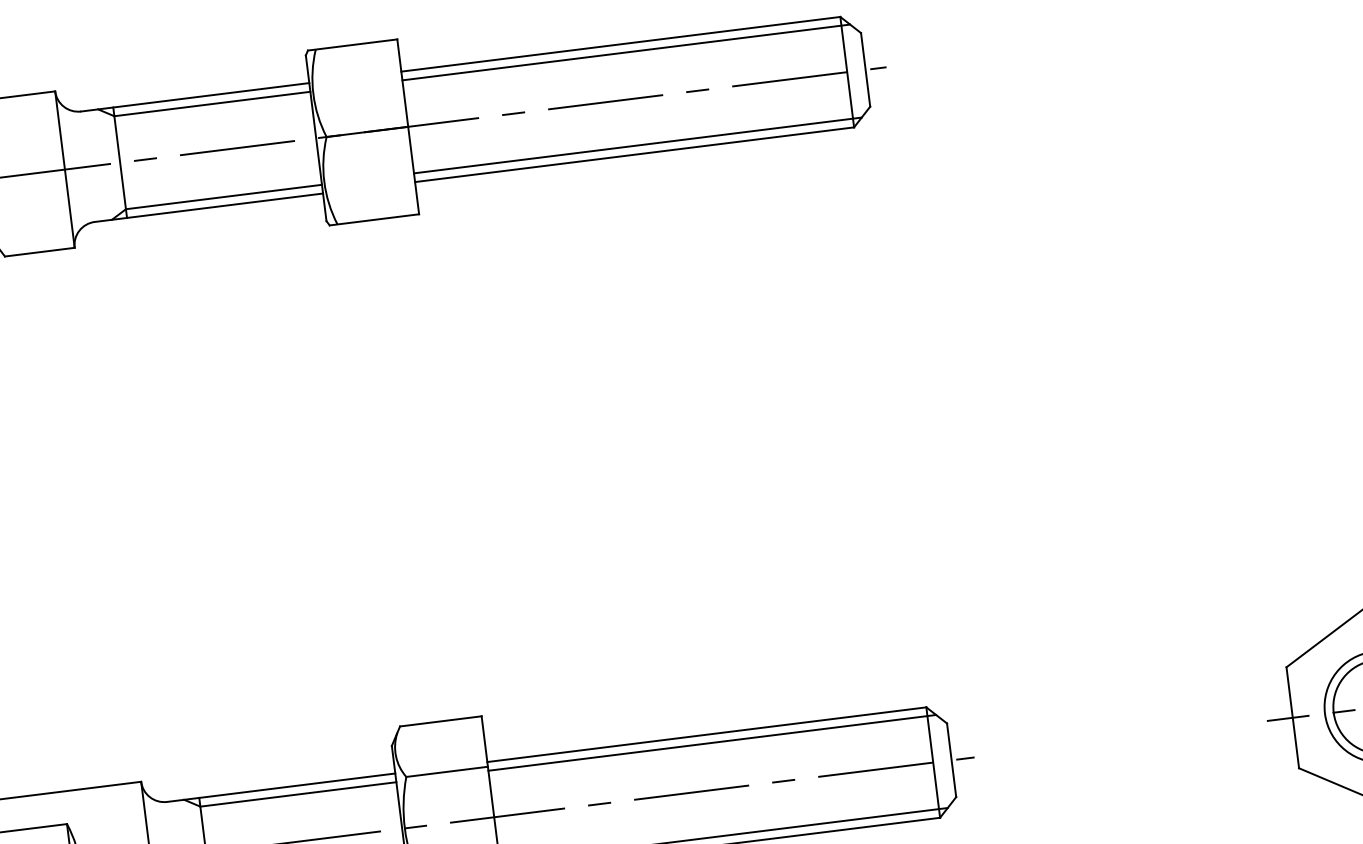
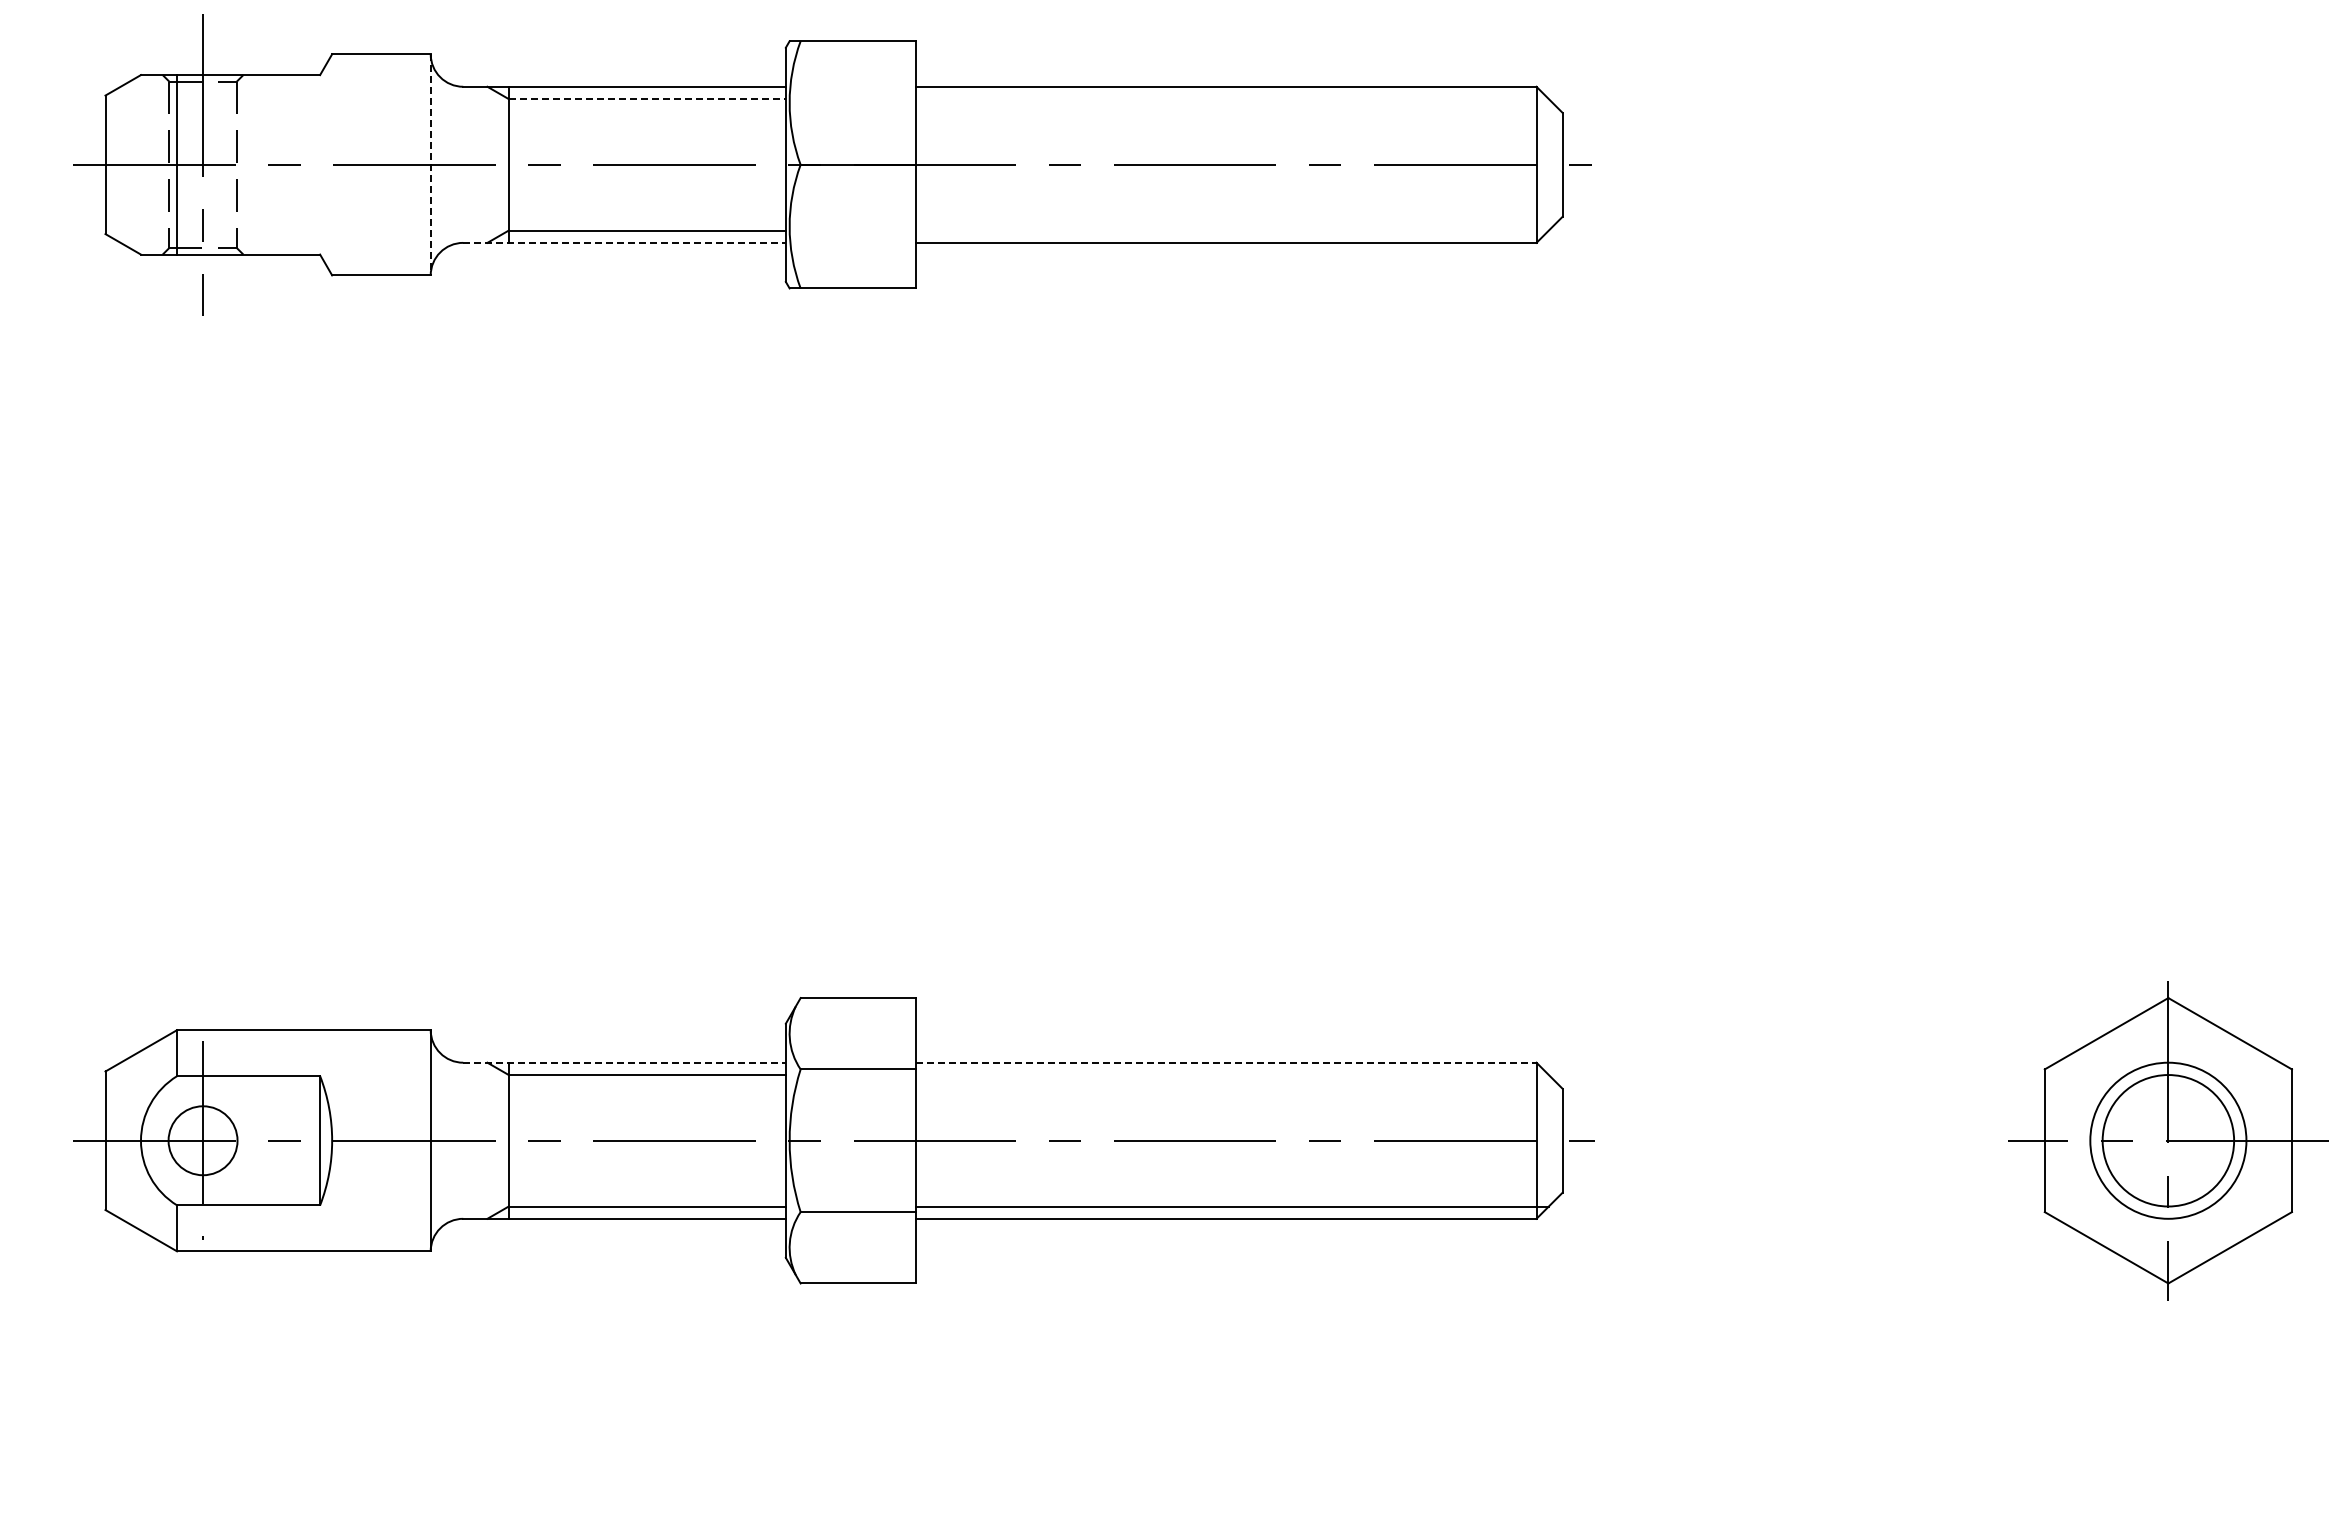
line: (625, 52) -> (1231, 99), removed
line: (212, 104) -> (647, 99), solid -> dashed
line: (637, 145) -> (1231, 230), removed
line: (64, 169) -> (430, 164), solid -> dashed
line: (209, 207) -> (625, 242), solid -> dashed
line: (707, 734) -> (1226, 1062), solid -> dashed
line: (711, 743) -> (1231, 1075), removed
line: (281, 787) -> (625, 1062), solid -> dashed

